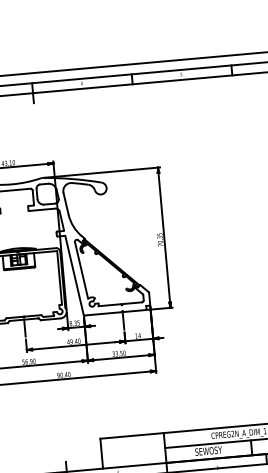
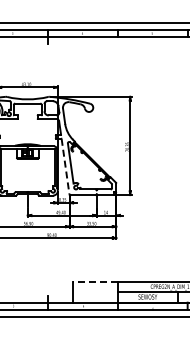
line: (74, 276) -> (65, 167), solid -> dashed
line: (131, 435) -> (95, 281), solid -> dashed

